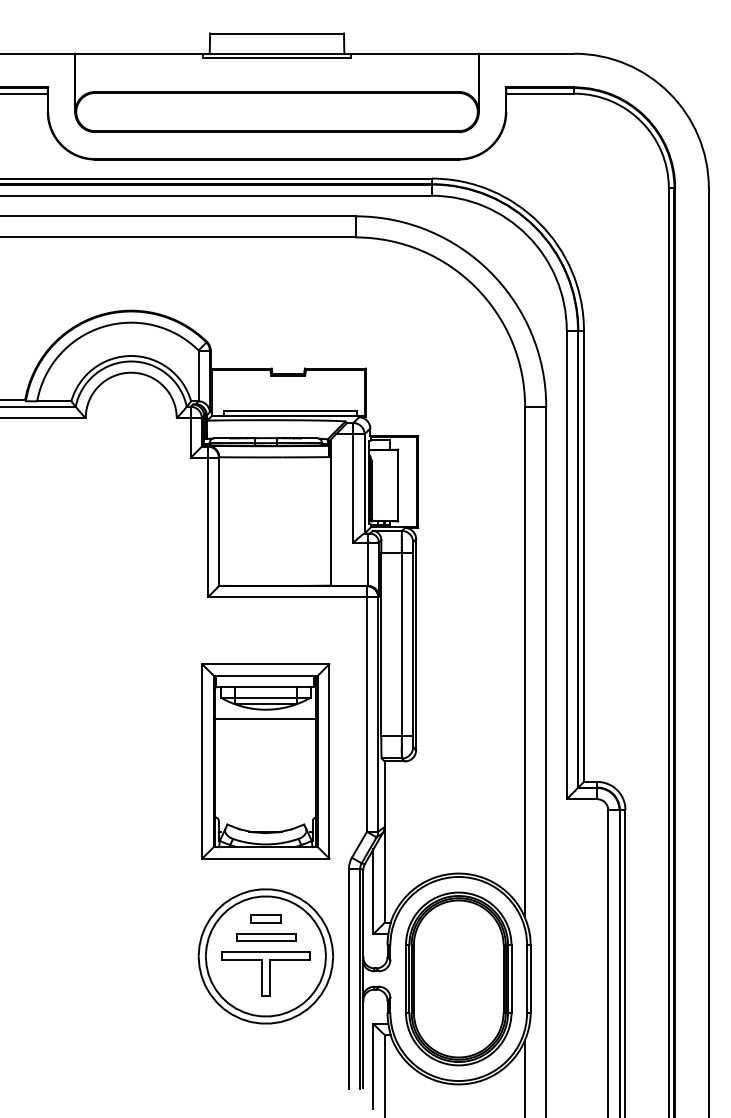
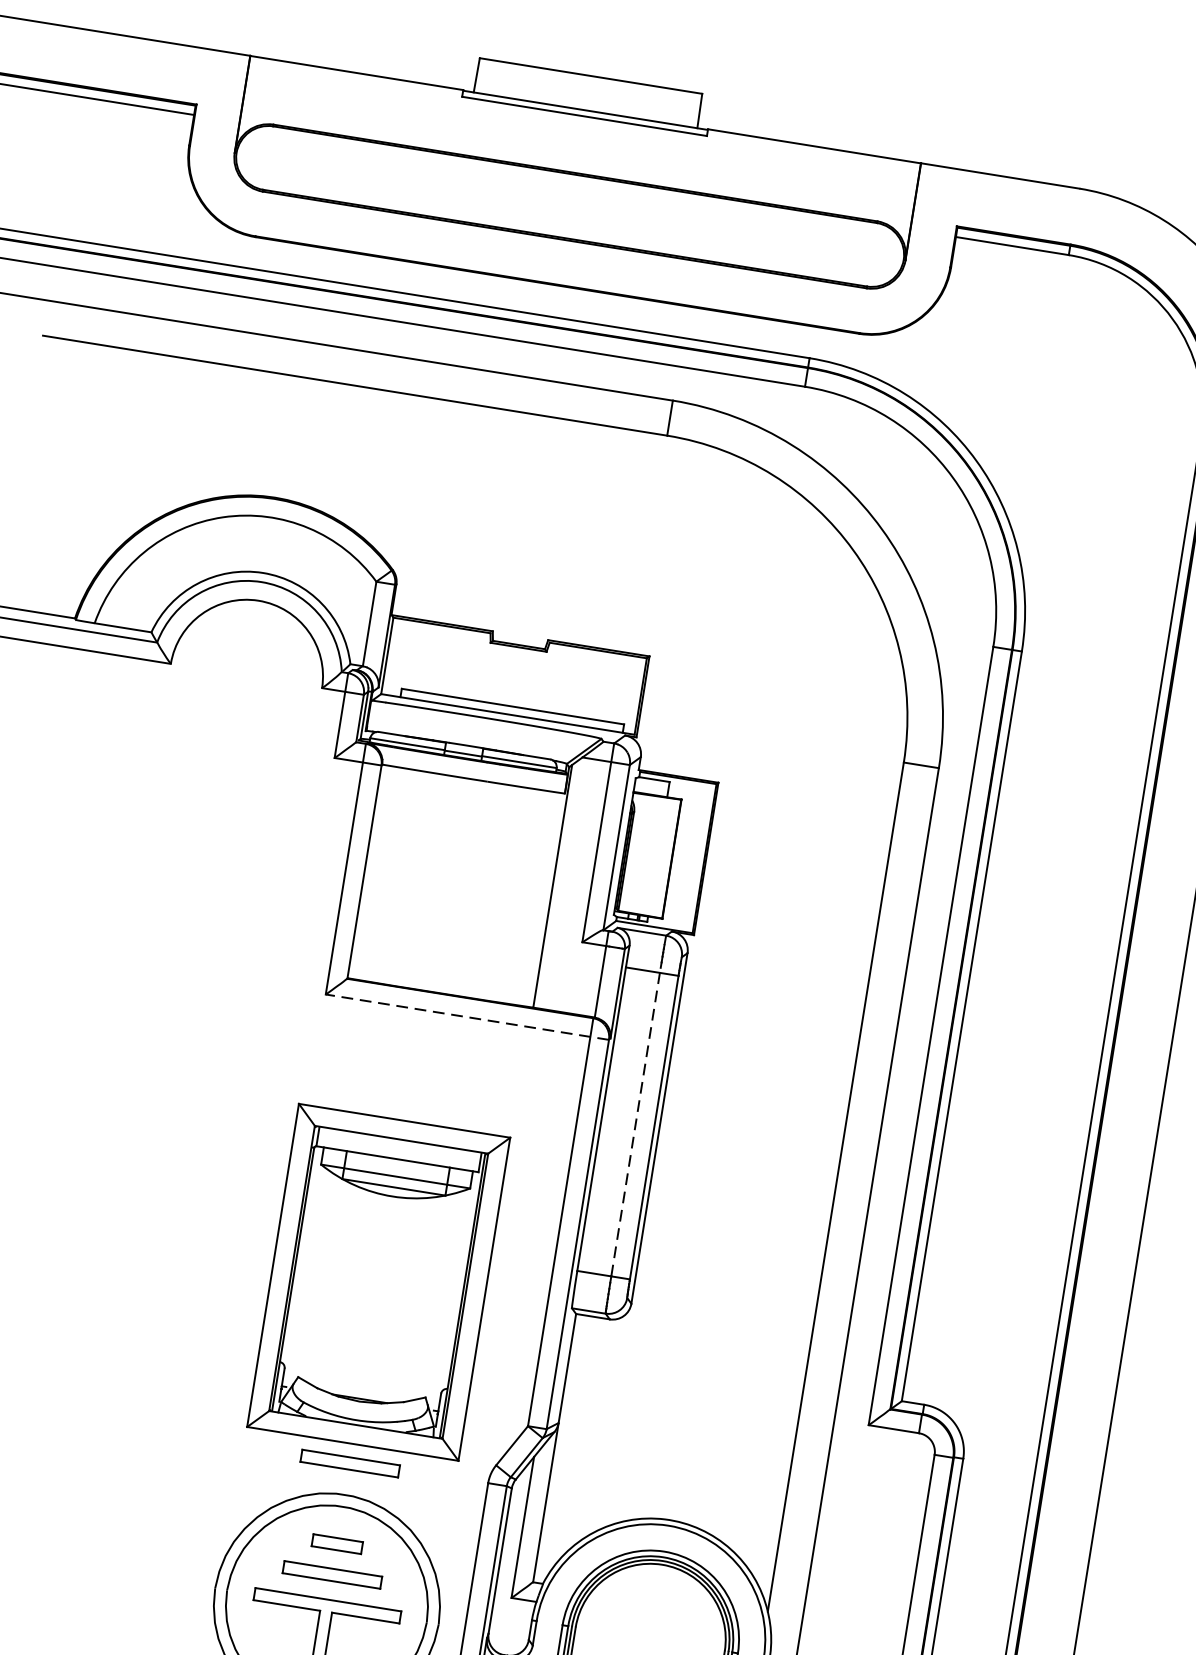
line: (292, 597) -> (466, 1017), solid -> dashed
line: (401, 643) -> (635, 1122), solid -> dashed
line: (265, 718) -> (389, 1210), removed
part: (266, 870) -> (350, 1463), added

